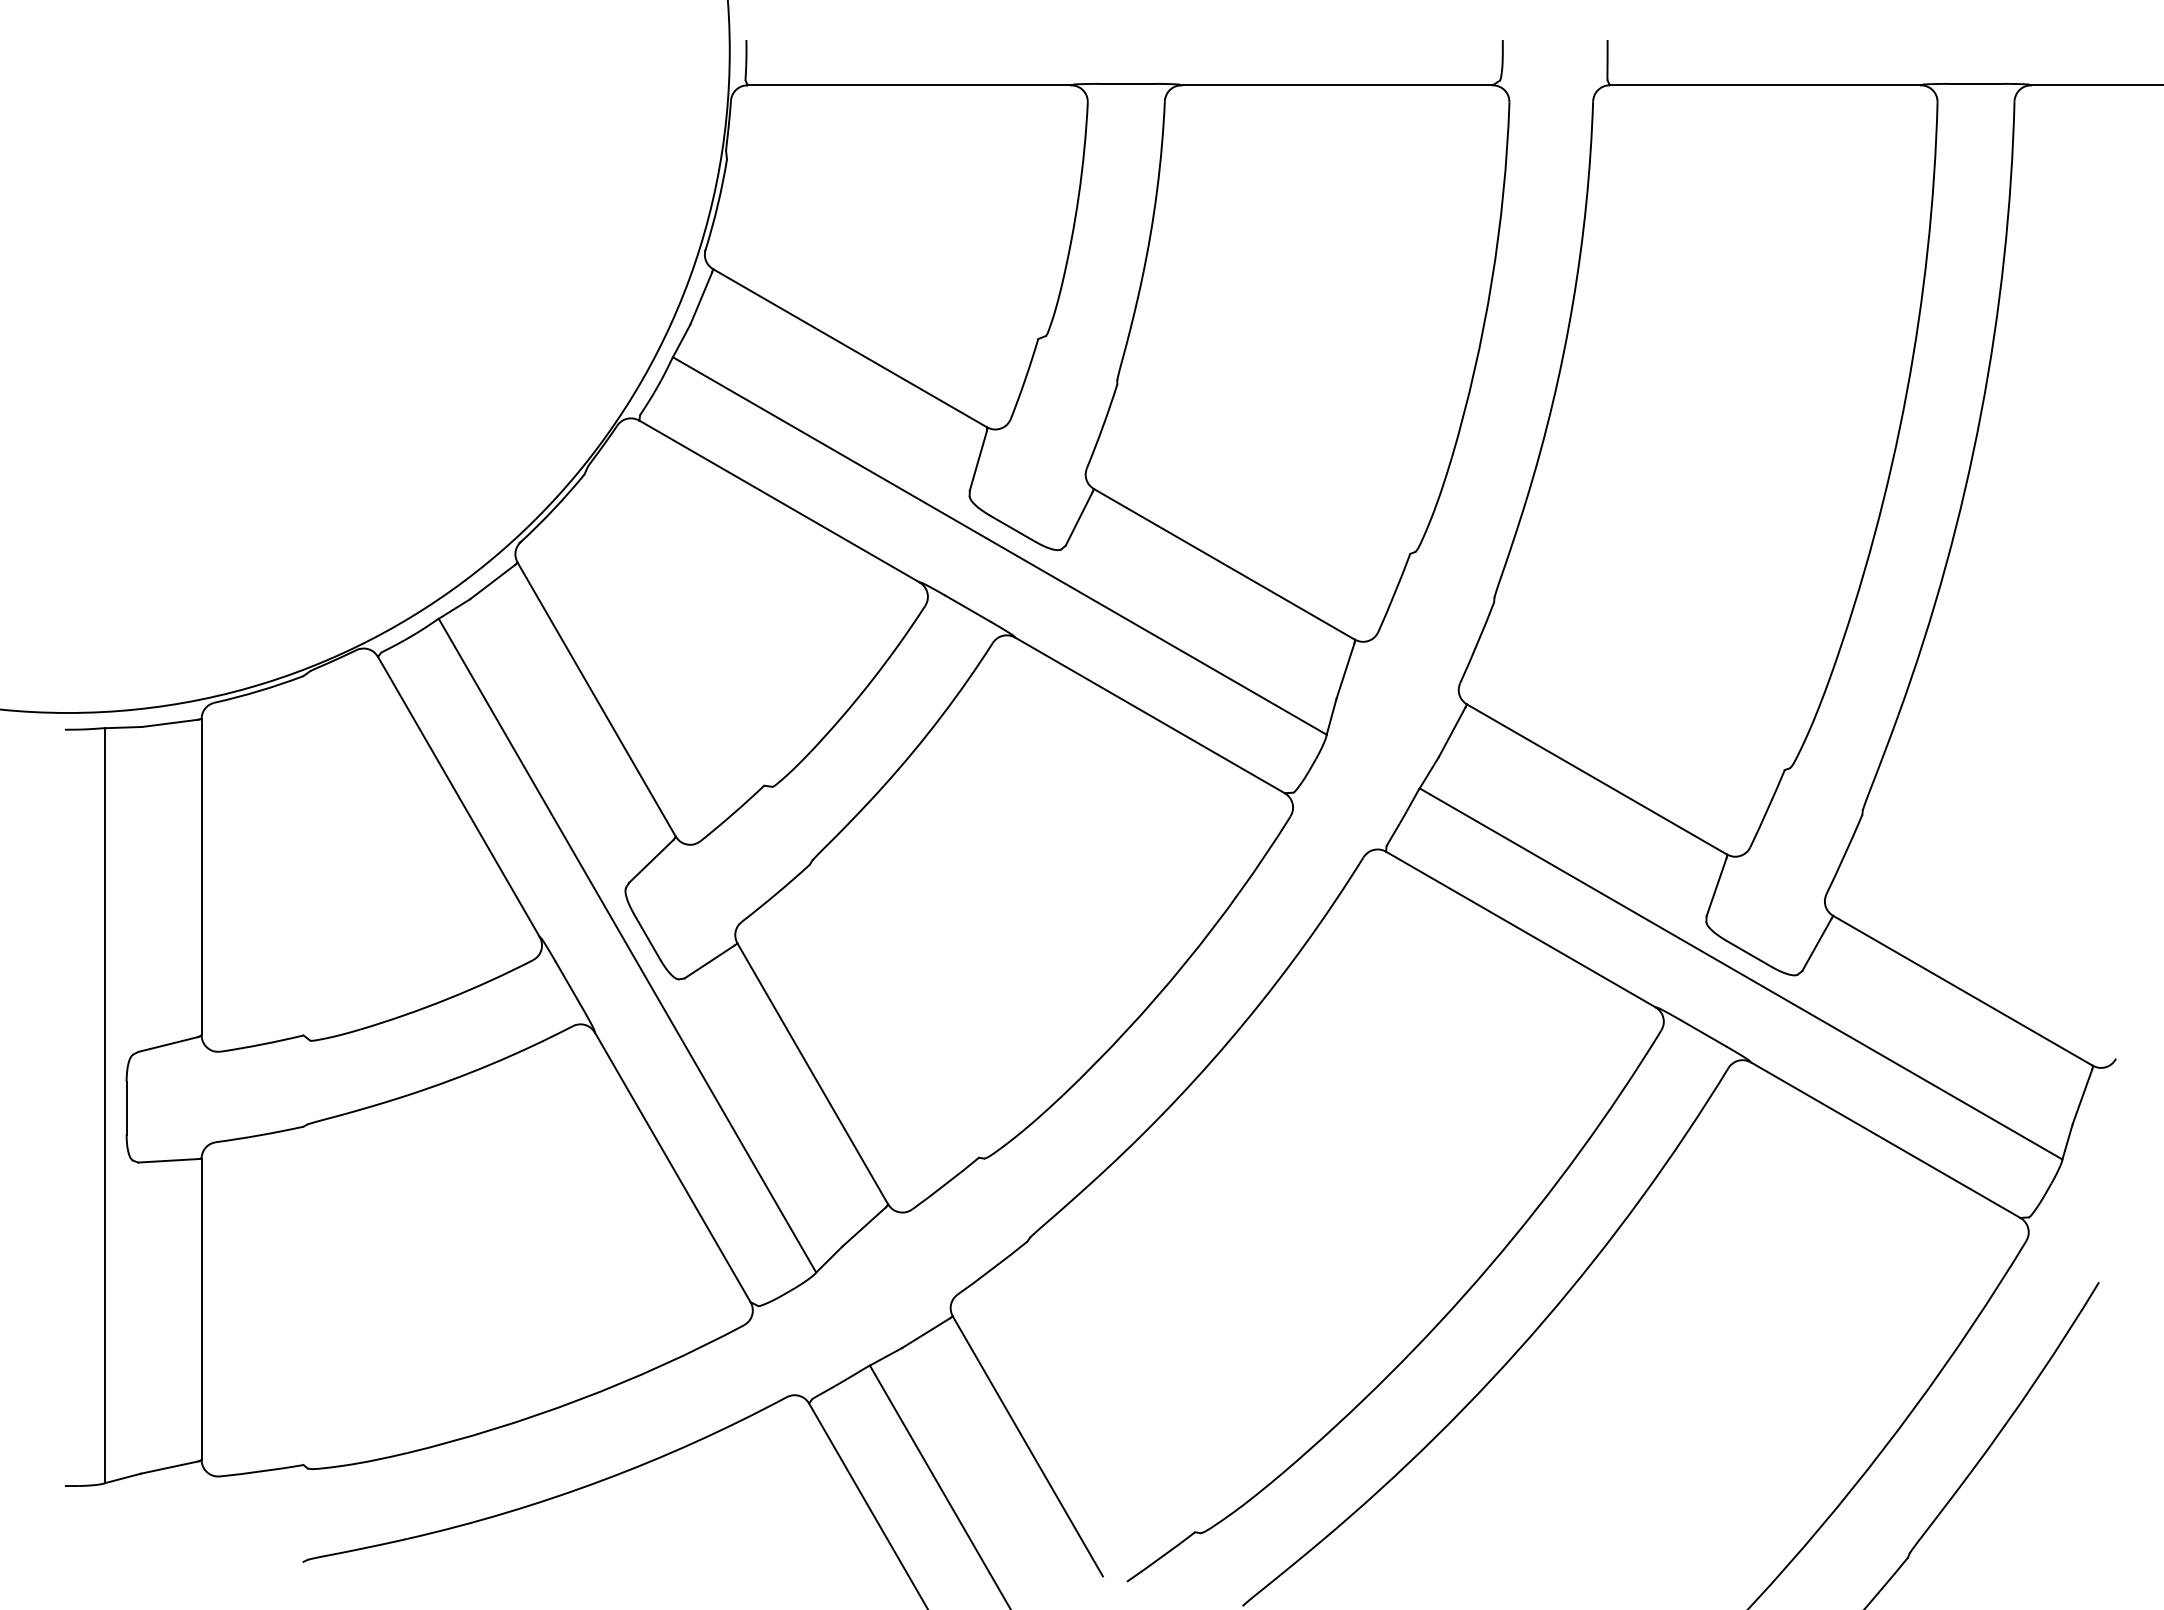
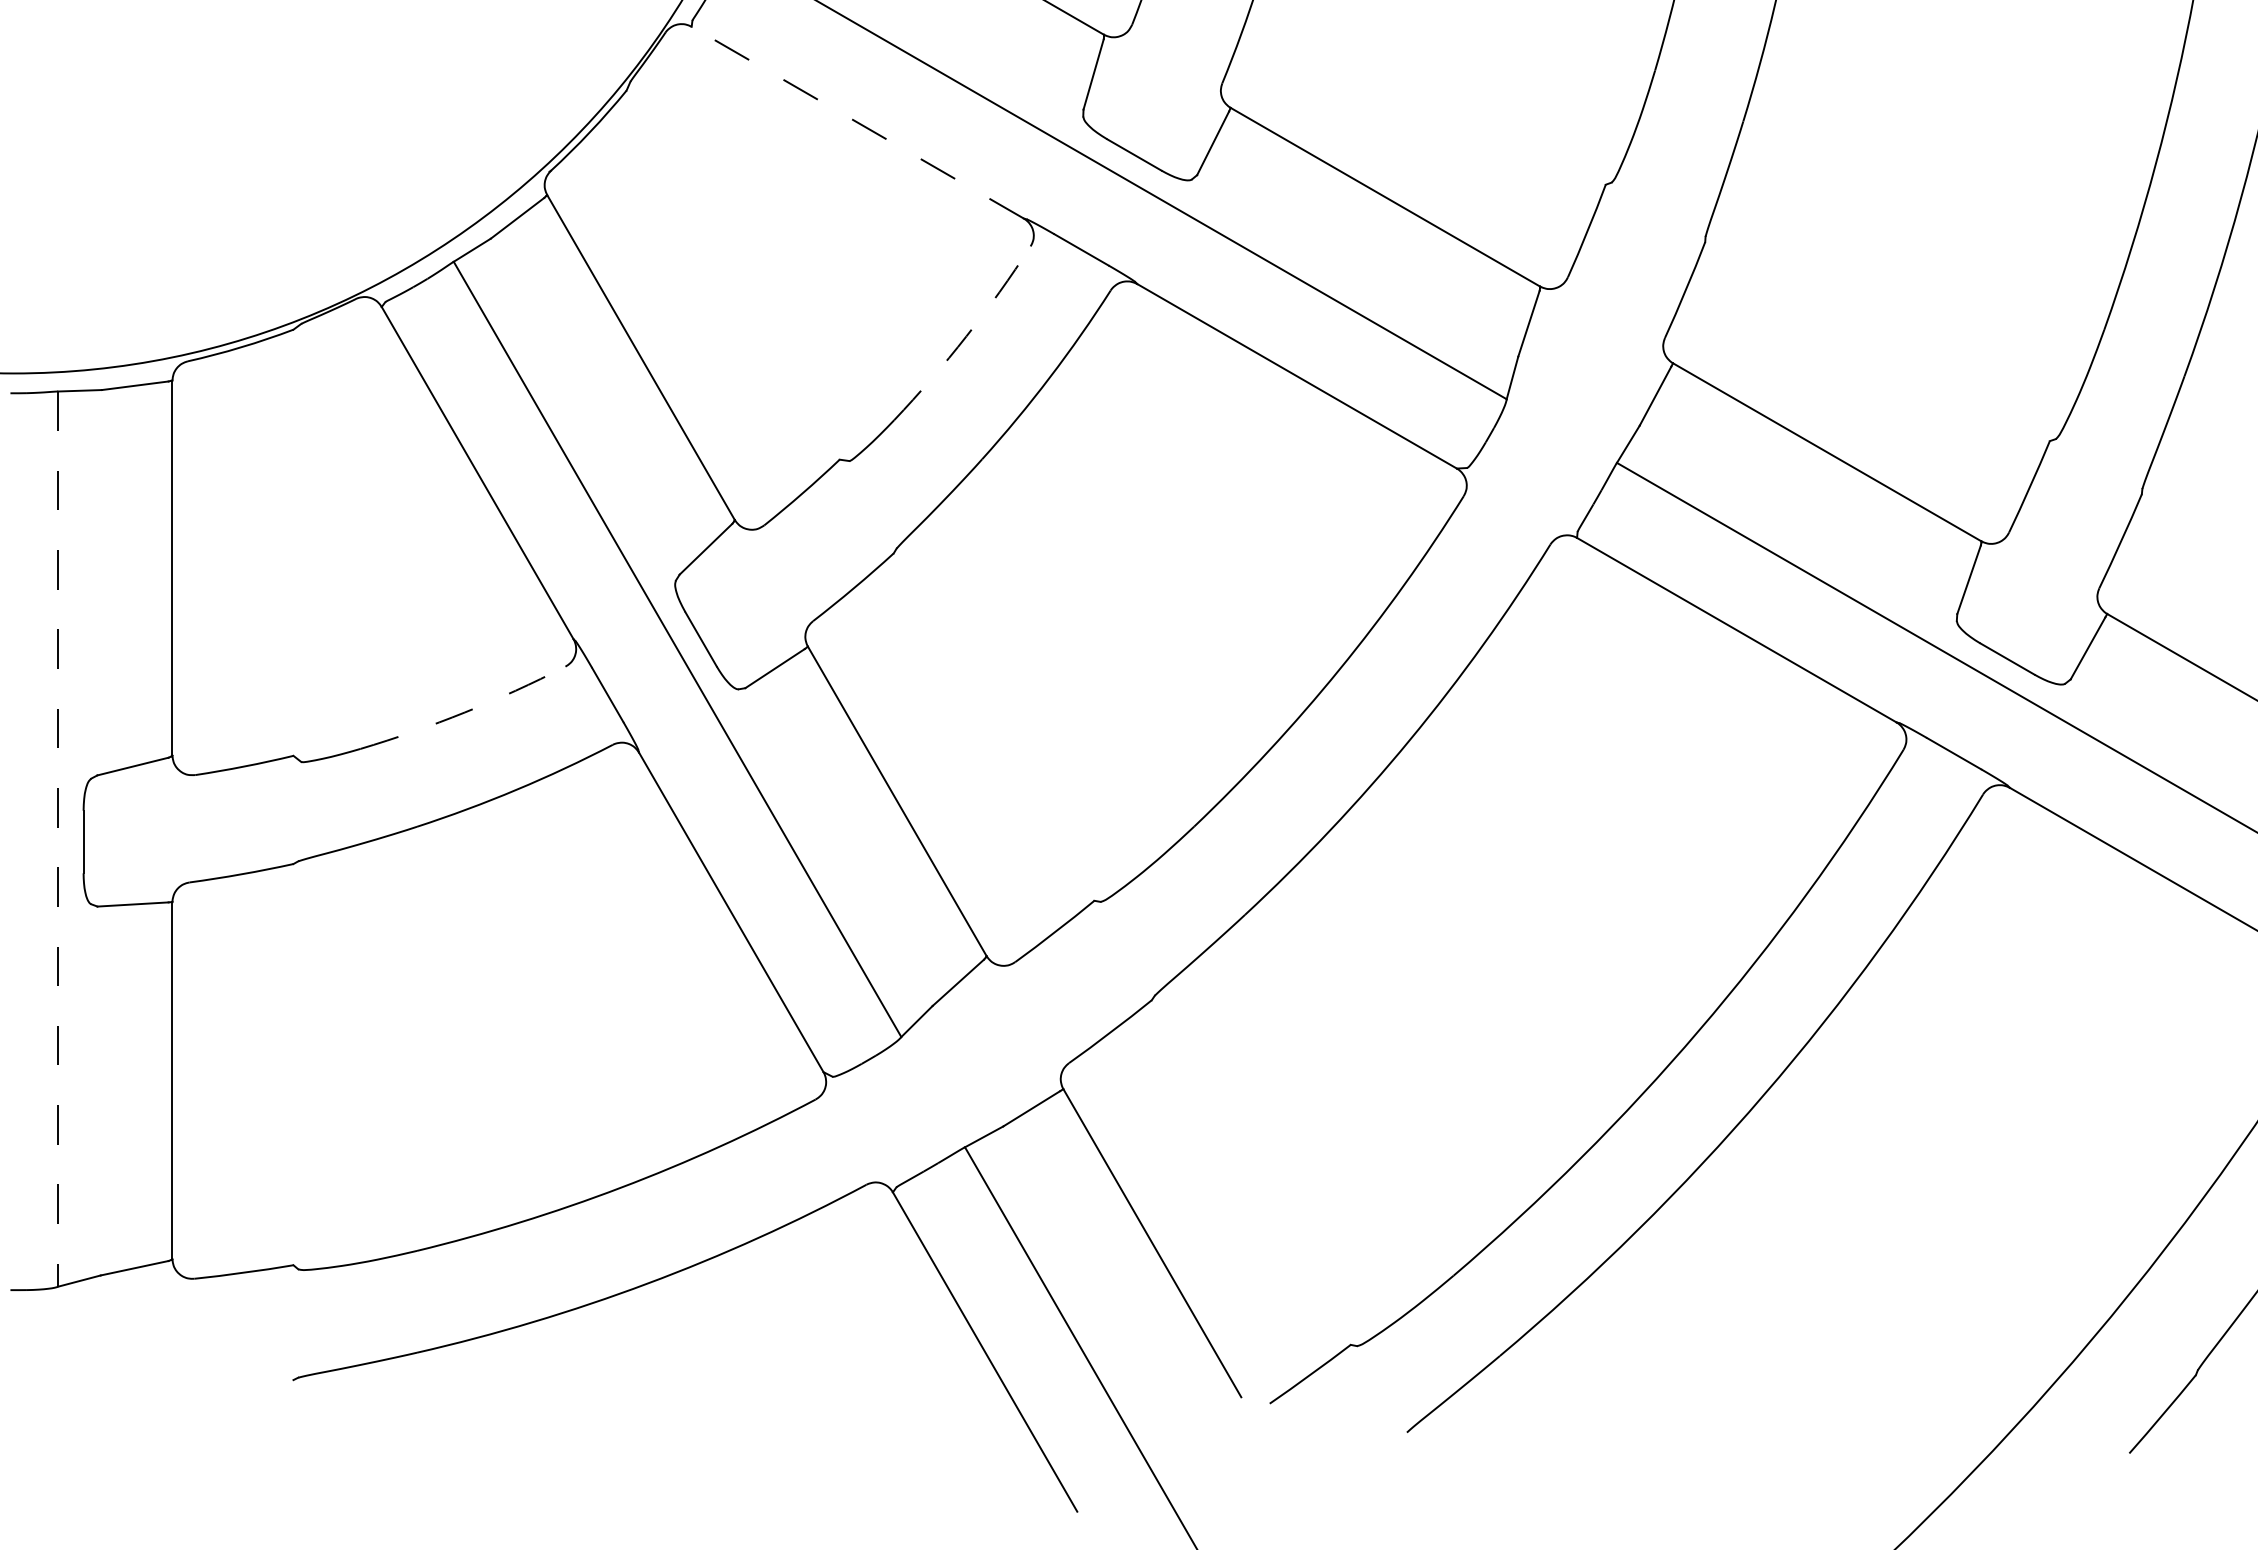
line: (779, 501) -> (857, 122), solid -> dashed
arc: (871, 681) -> (966, 336), solid -> dashed
arc: (448, 998) -> (465, 712), solid -> dashed
line: (105, 1106) -> (58, 840), solid -> dashed

